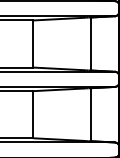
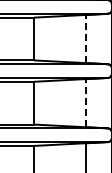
line: (91, 43) -> (86, 38), solid -> dashed
line: (91, 113) -> (86, 102), solid -> dashed

